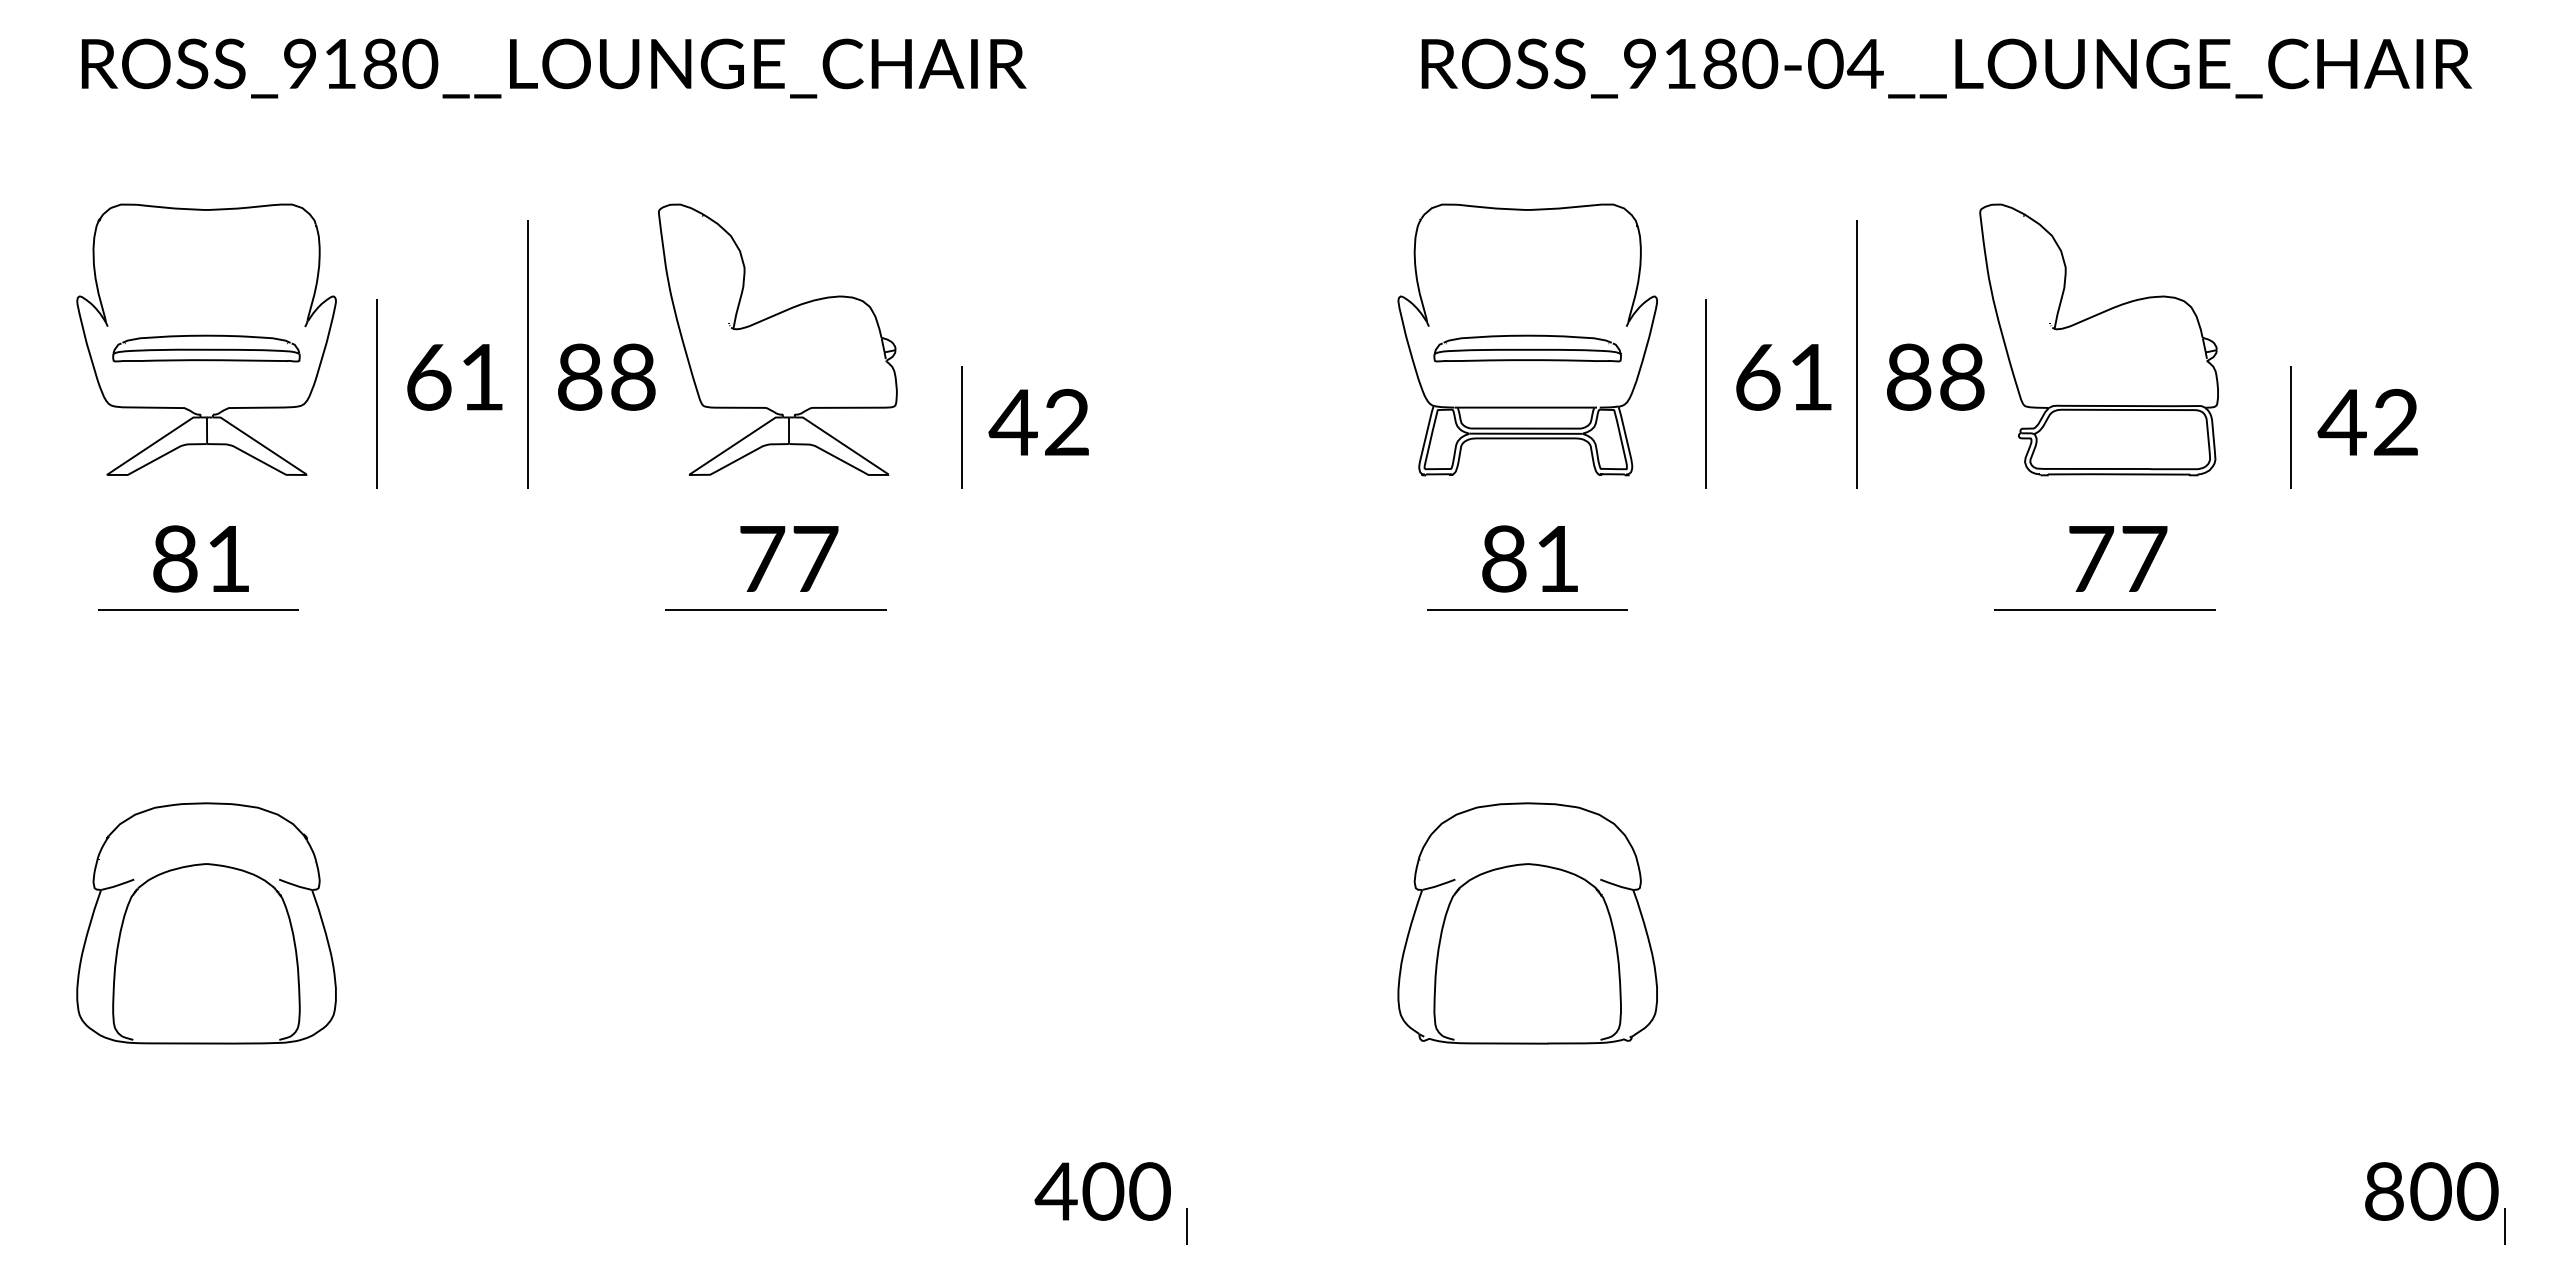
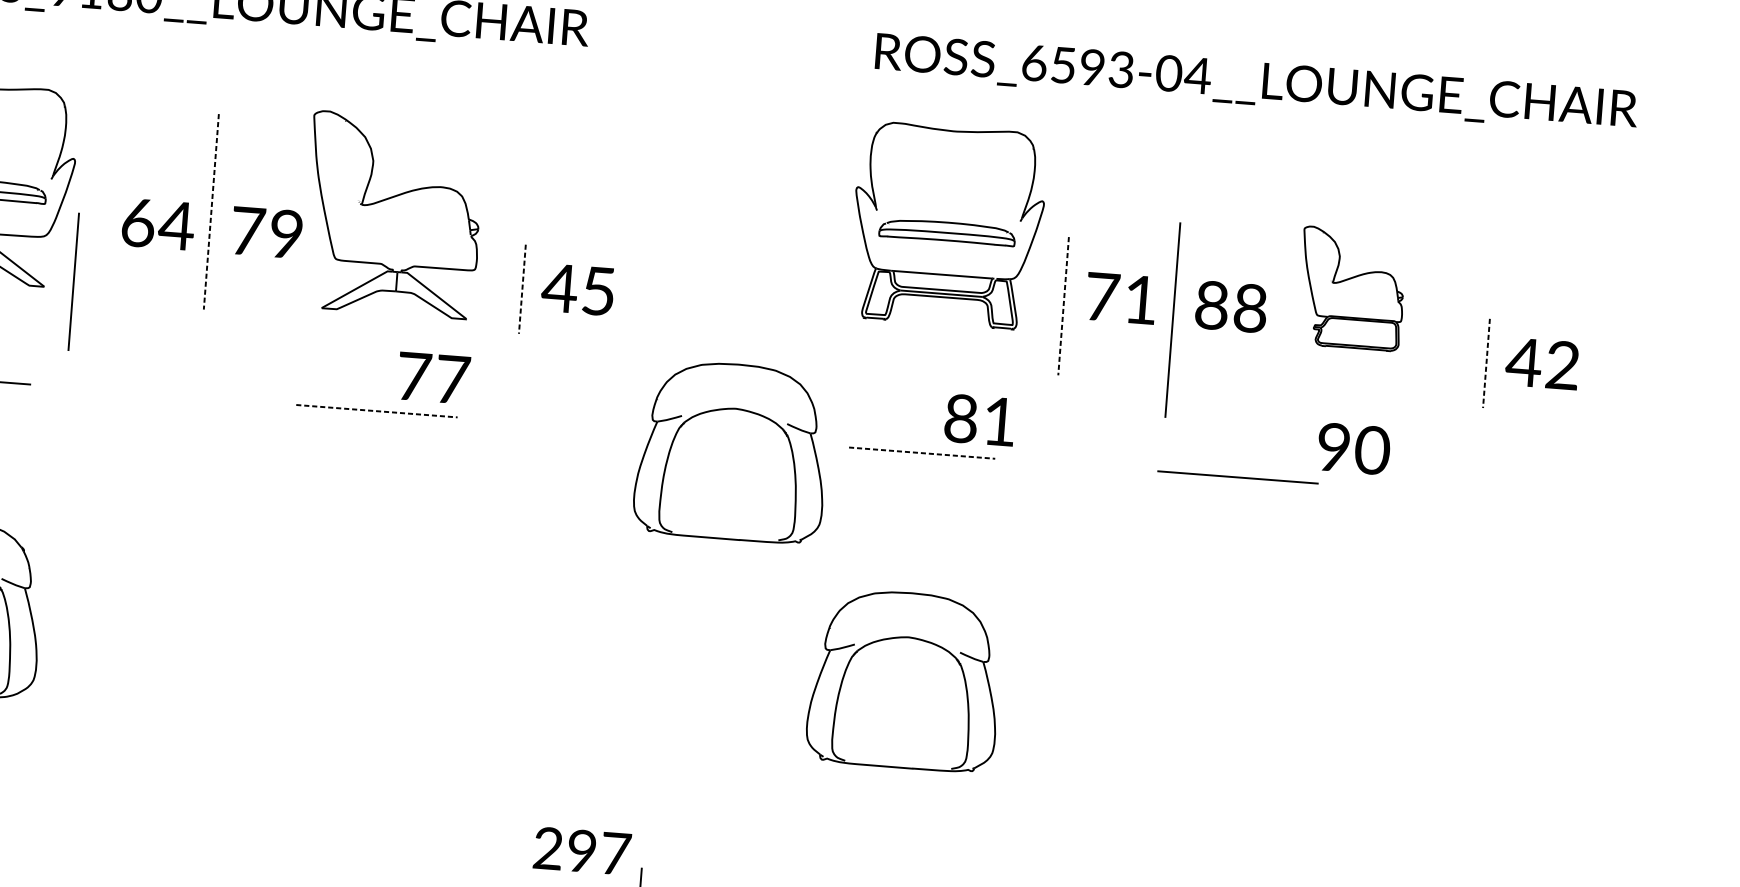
text: (1701, 63) -> (1078, 66), ROSS_9180-04__LOUNGE_CHAIR -> ROSS_6593-04__LOUNGE_CHAIR
part: (1527, 339) -> (947, 225), moved
part: (2098, 339) -> (1351, 288), size x0.6
line: (527, 354) -> (211, 211), solid -> dashed
line: (1856, 354) -> (1172, 320), moved
text: (606, 376) -> (267, 232), 88 -> 79
text: (481, 377) -> (176, 225), 61 -> 64
text: (1758, 377) -> (1102, 297), 61 -> 71
line: (376, 393) -> (73, 281), moved
line: (1705, 394) -> (1063, 306), solid -> dashed
text: (1066, 422) -> (598, 291), 42 -> 45
line: (962, 428) -> (522, 289), solid -> dashed
line: (2291, 428) -> (1486, 363), solid -> dashed
text: (789, 558) -> (433, 377), moved
text: (1529, 558) -> (979, 419), moved
text: (2118, 558) -> (1353, 448), 77 -> 90
line: (2104, 609) -> (1237, 476), moved
line: (776, 610) -> (377, 411), solid -> dashed
line: (1527, 610) -> (922, 453), solid -> dashed
part: (1266, 628) -> (731, 451), added
text: (1102, 1191) -> (581, 851), 400 -> 297

